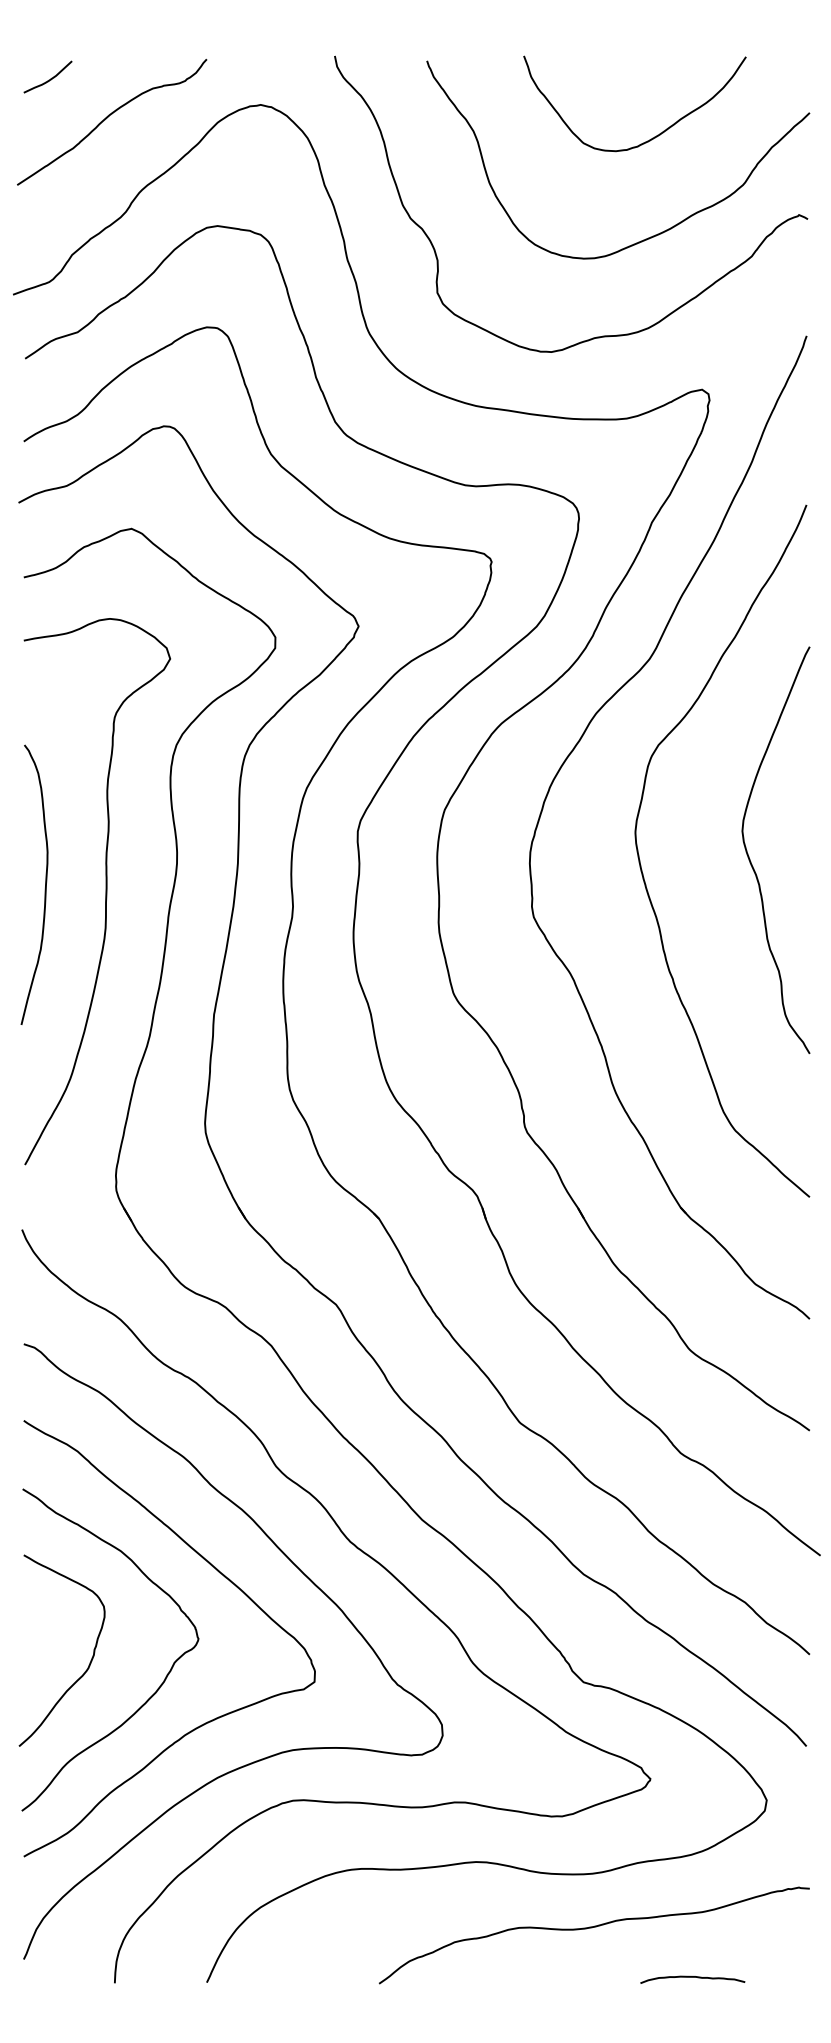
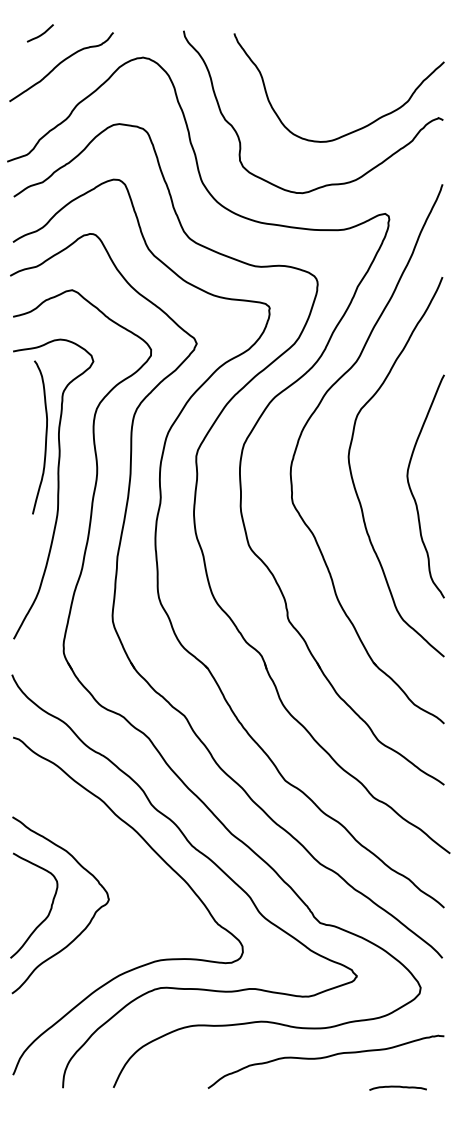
curve: (48, 79) -> (40, 34), moved
curve: (653, 135) -> (358, 74), removed
curve: (751, 859) -> (412, 491), moved
curve: (44, 884) -> (45, 437), moved
curve: (225, 1579) -> (123, 866), removed
curve: (691, 1978) -> (397, 1087), moved

